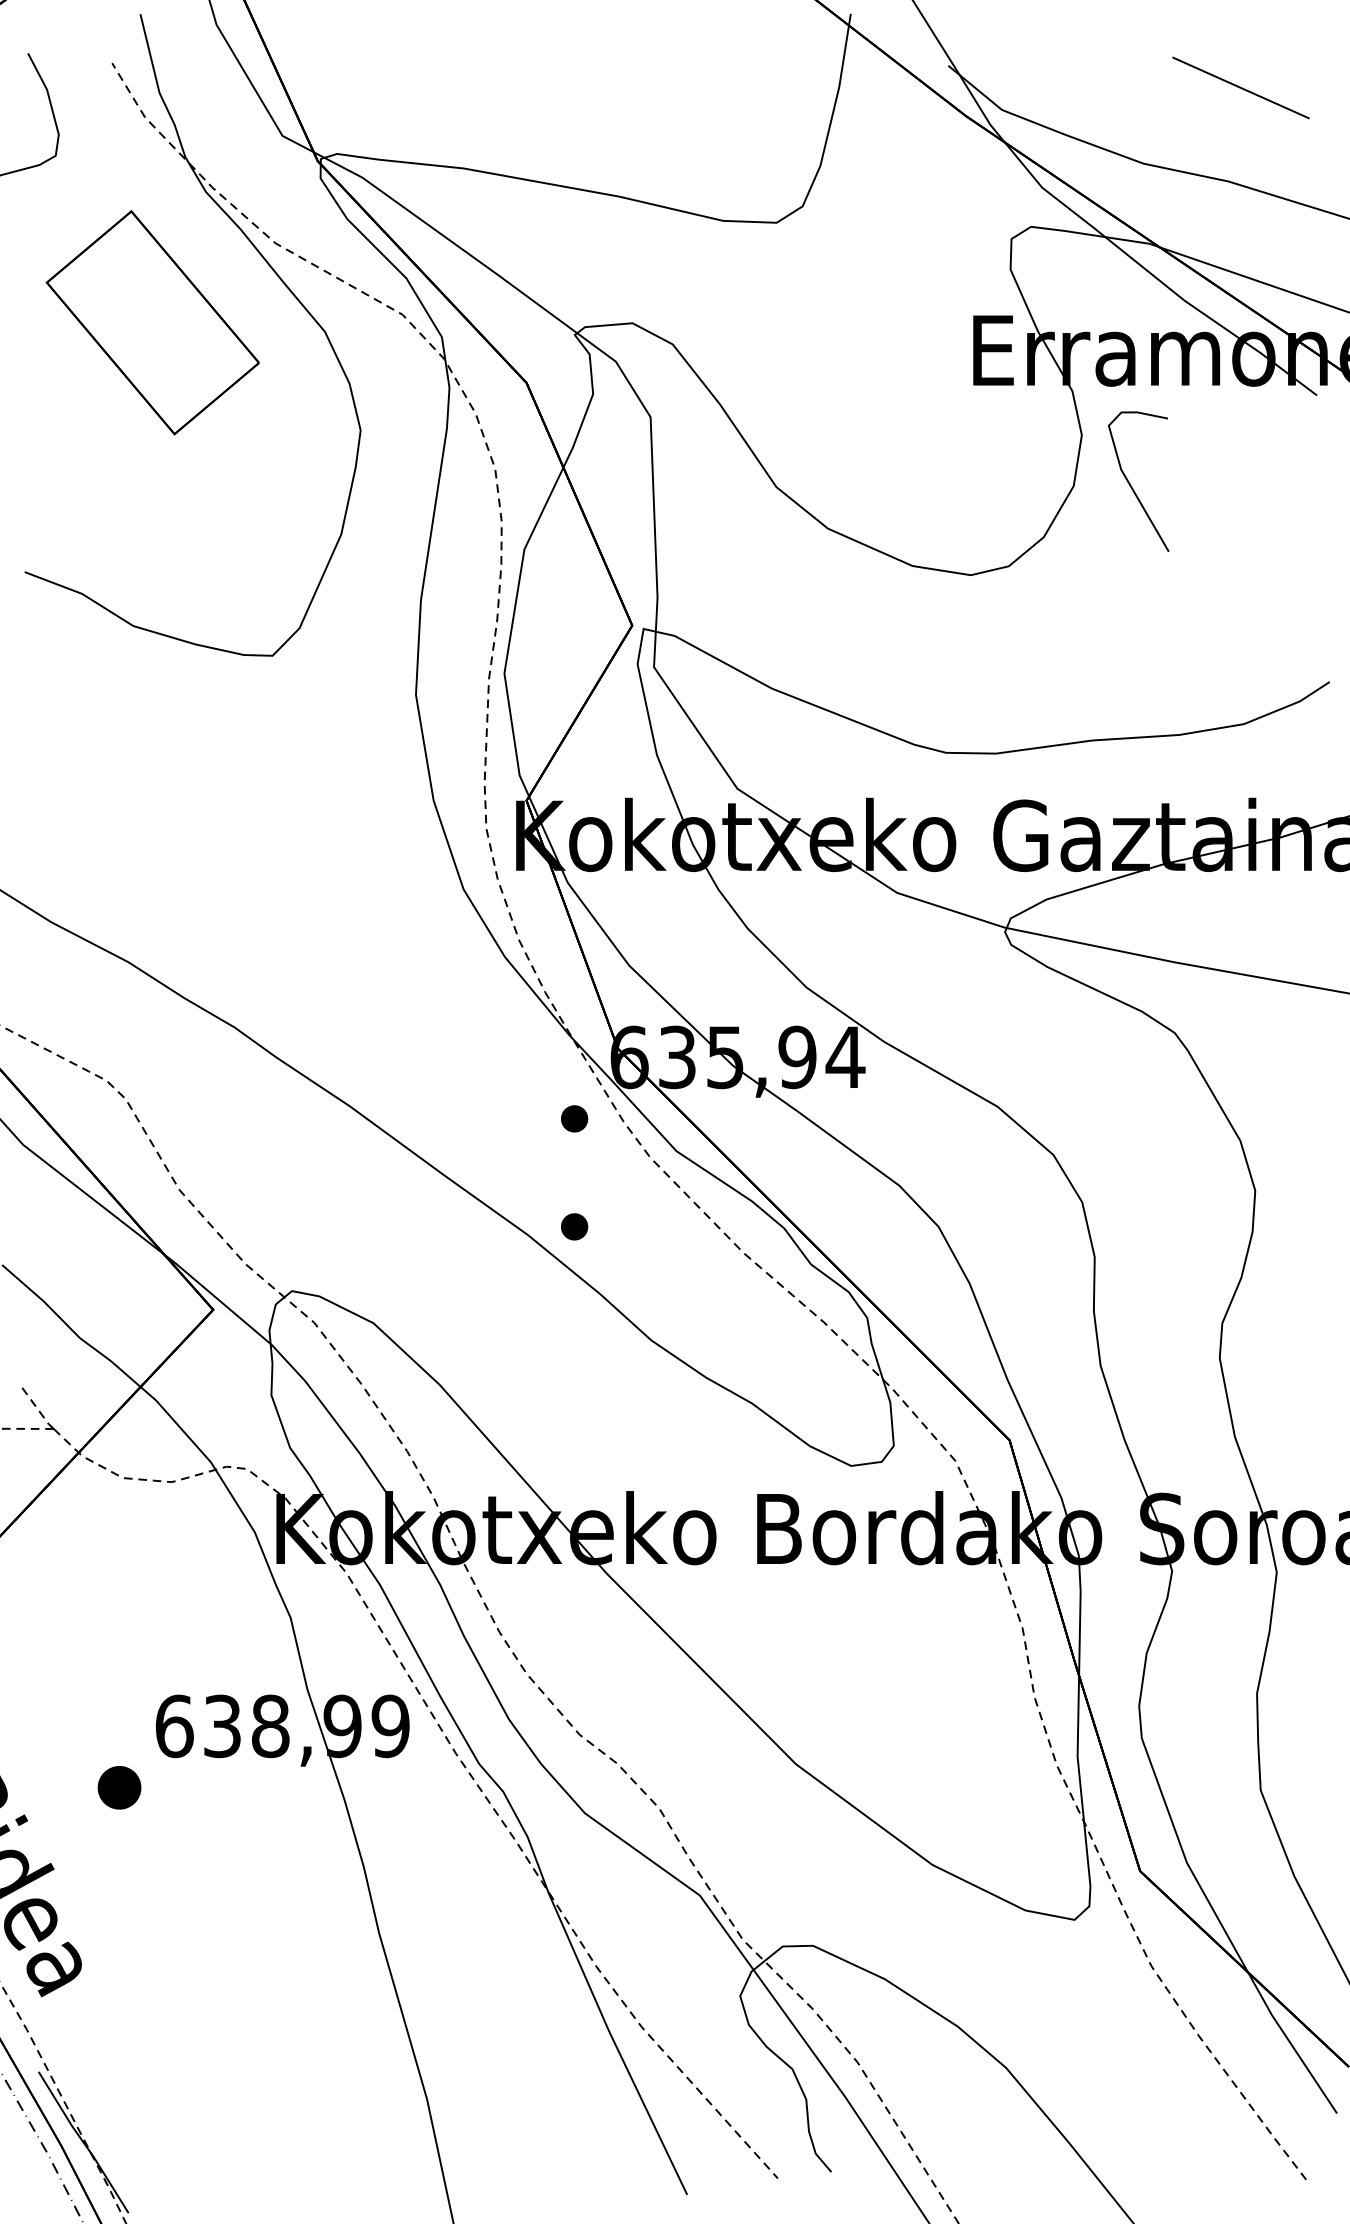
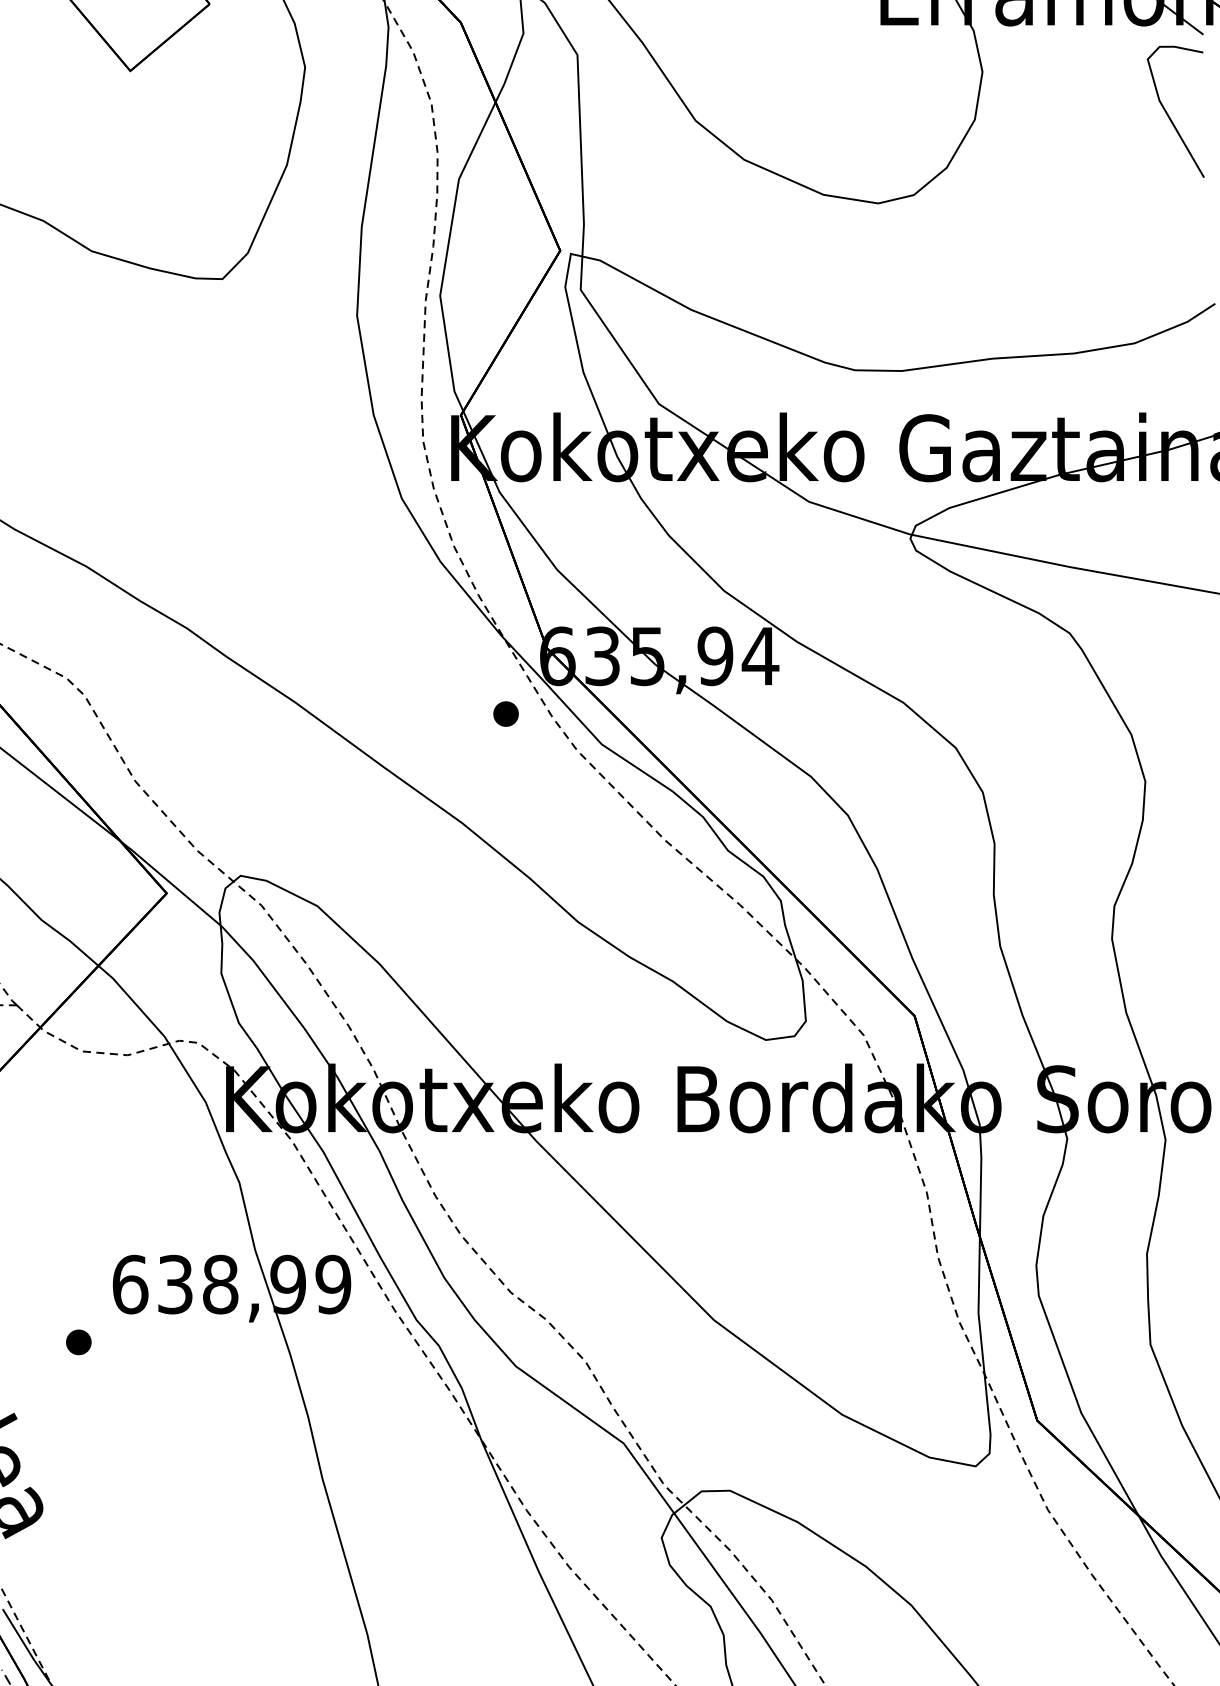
curve: (1132, 486) -> (1170, 116), moved
part: (574, 1226) -> (505, 815), removed
part: (119, 1787) -> (78, 1342), size x0.62

